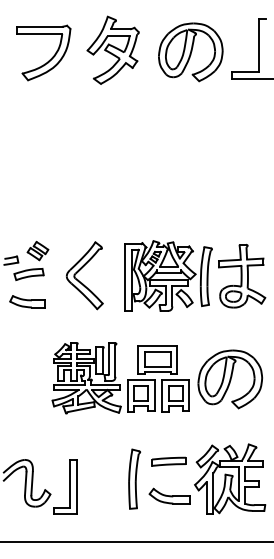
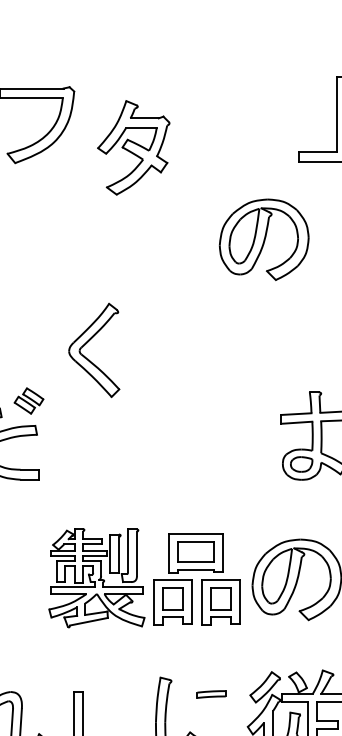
part: (112, 49) -> (132, 146), moved
part: (190, 52) -> (263, 240), moved
part: (80, 270) -> (88, 343), moved
part: (168, 275) -> (210, 435), removed
part: (168, 461) -> (210, 694), size x0.6

